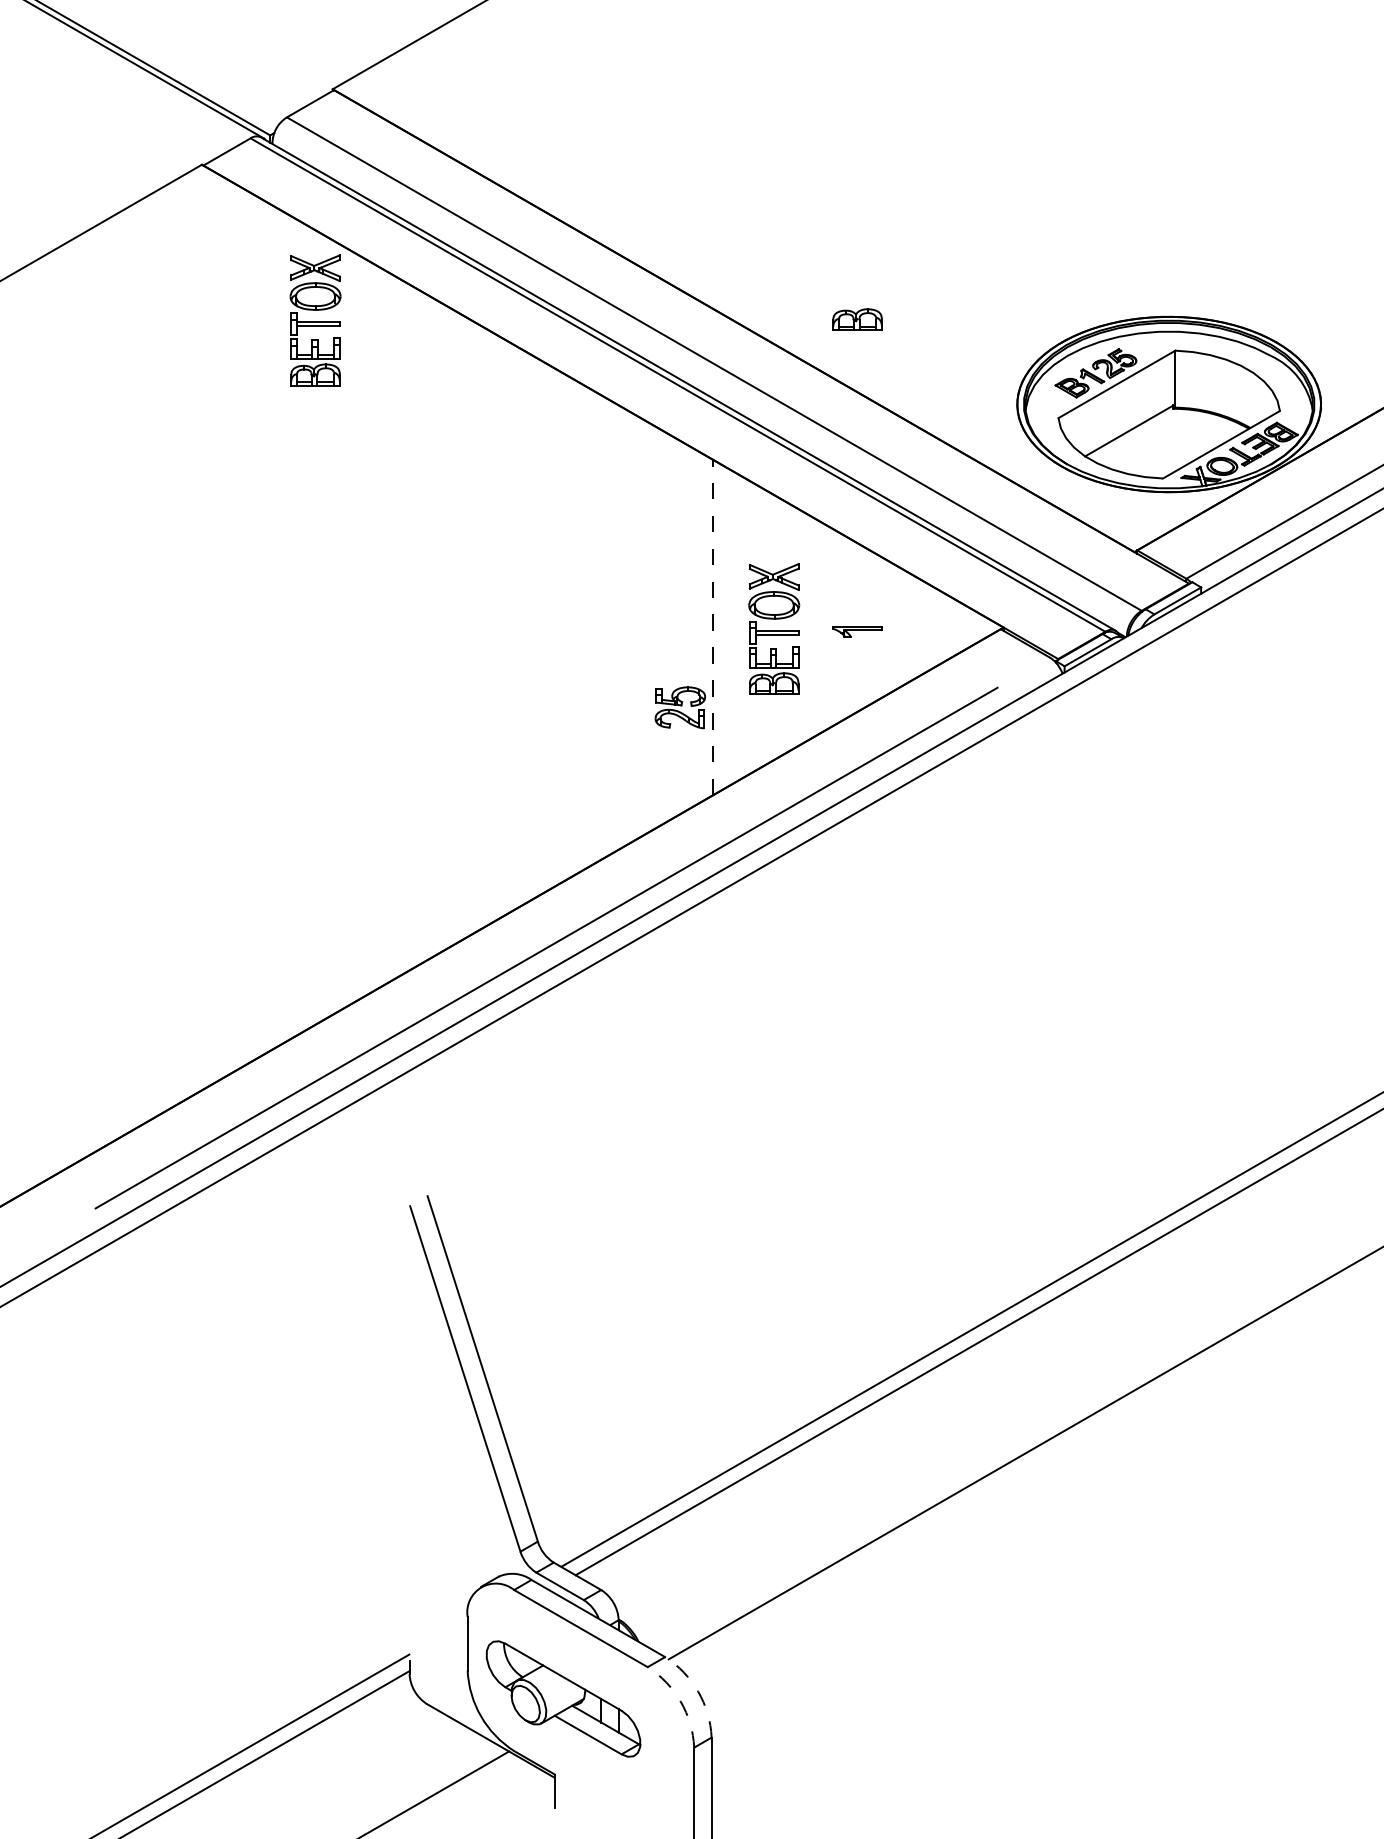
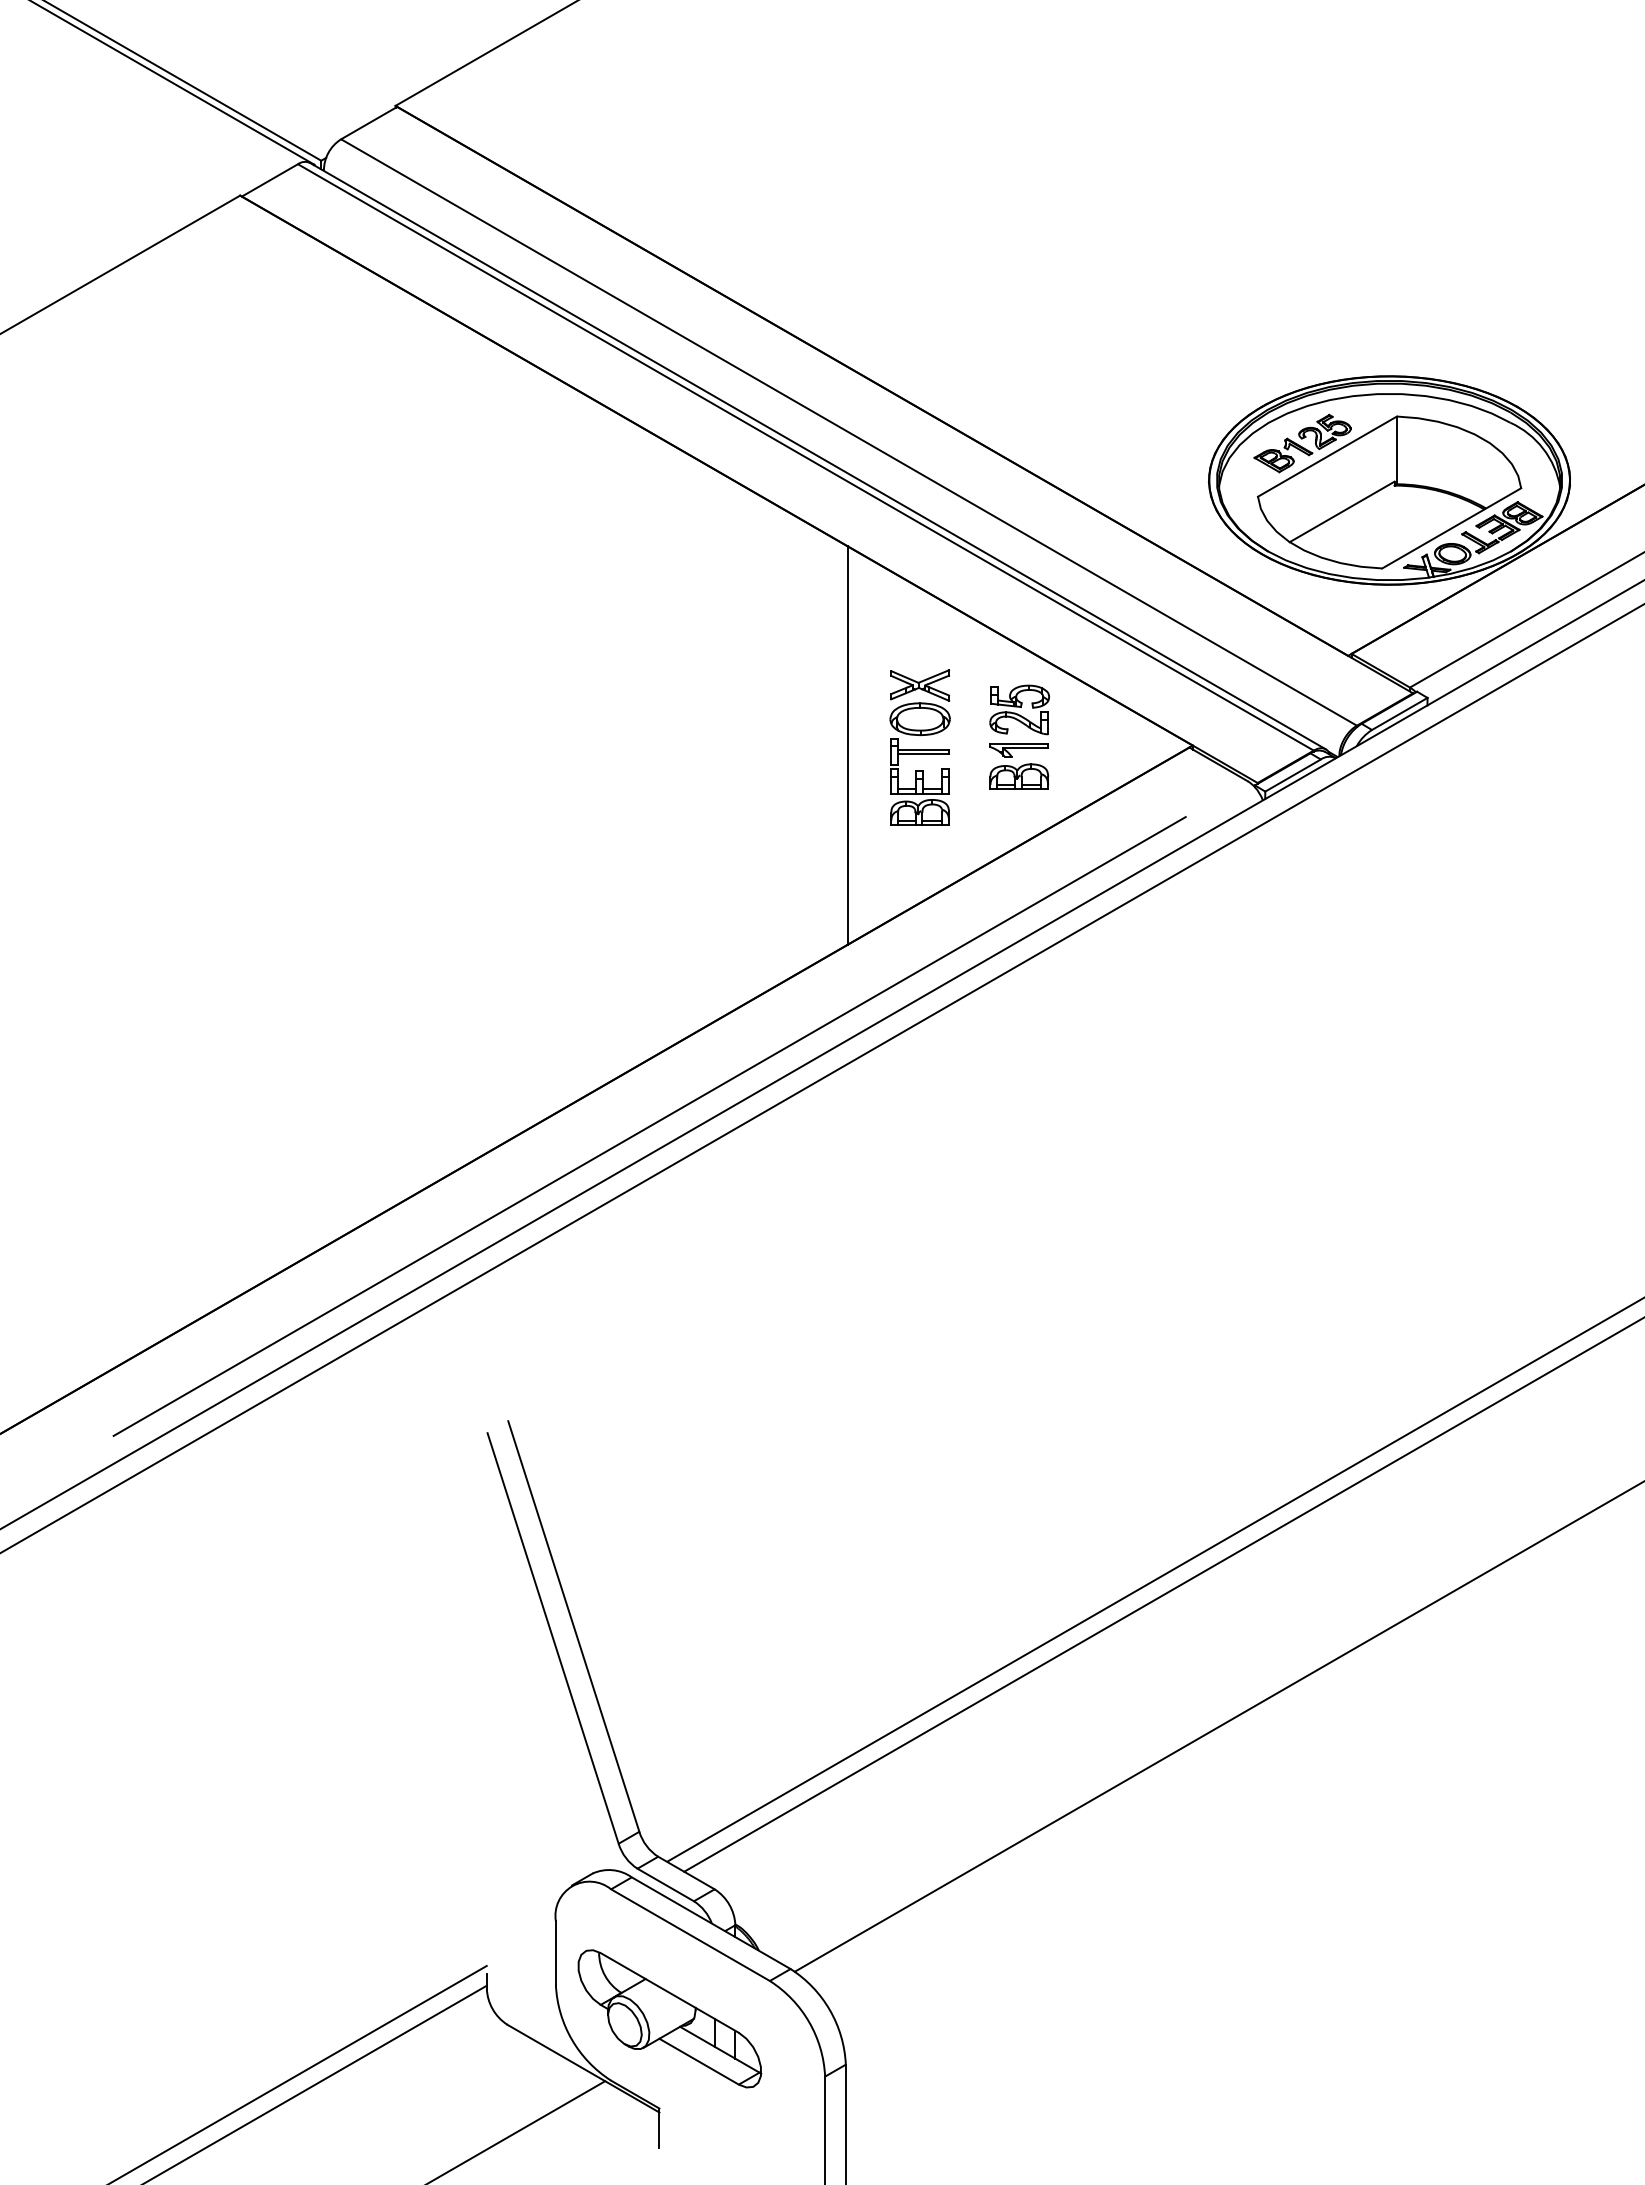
part: (857, 319) -> (1019, 776), moved
part: (315, 320) -> (374, 380), removed
line: (713, 627) -> (847, 745), dashed -> solid
part: (680, 707) -> (1019, 709), moved
arc: (697, 1691) -> (829, 2010), dashed -> solid
arc: (681, 1702) -> (809, 2022), dashed -> solid

